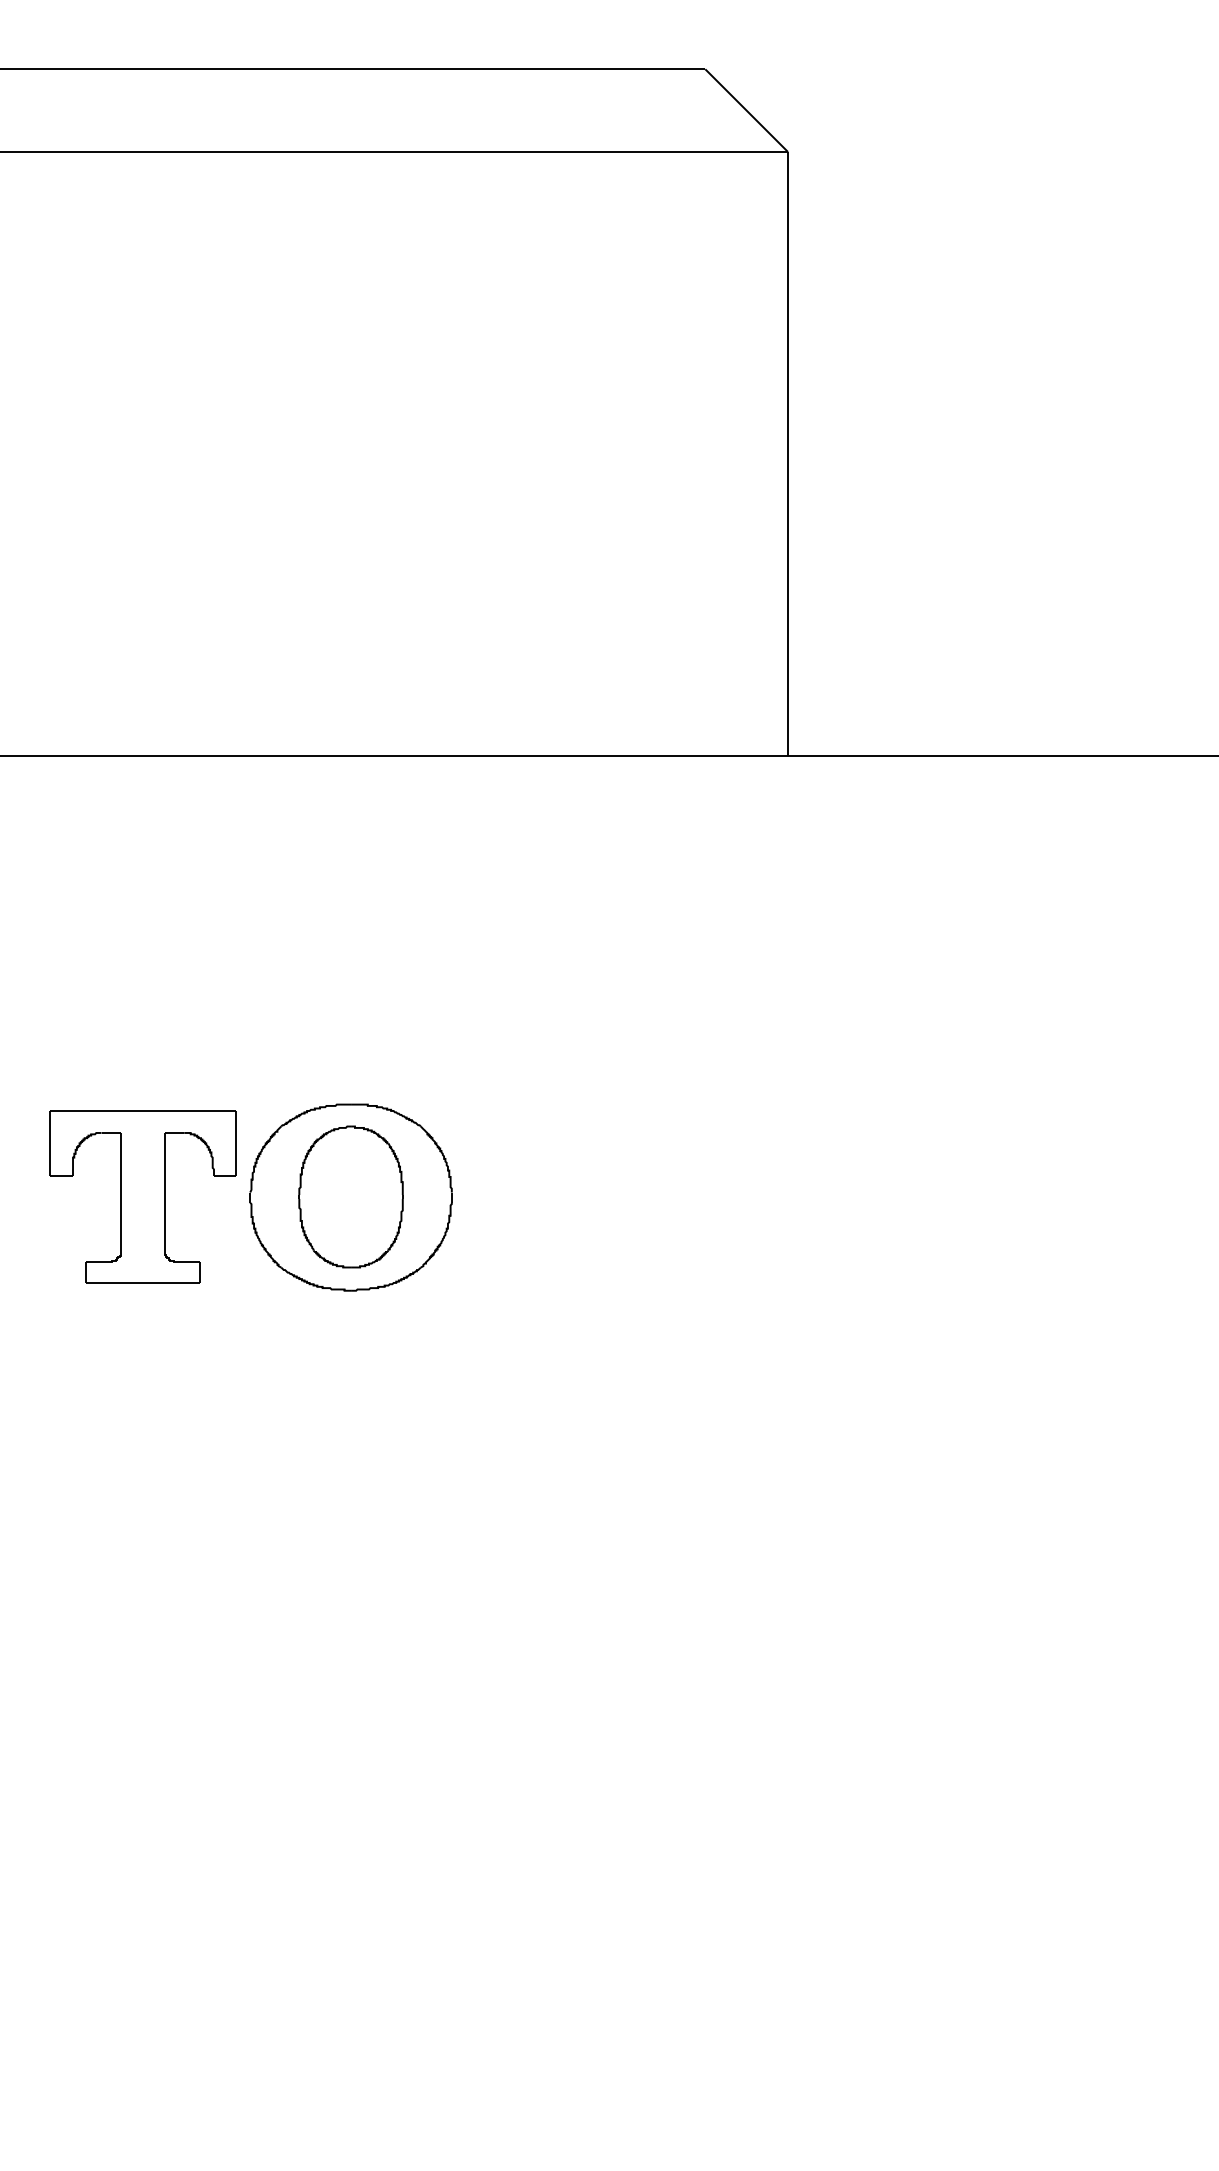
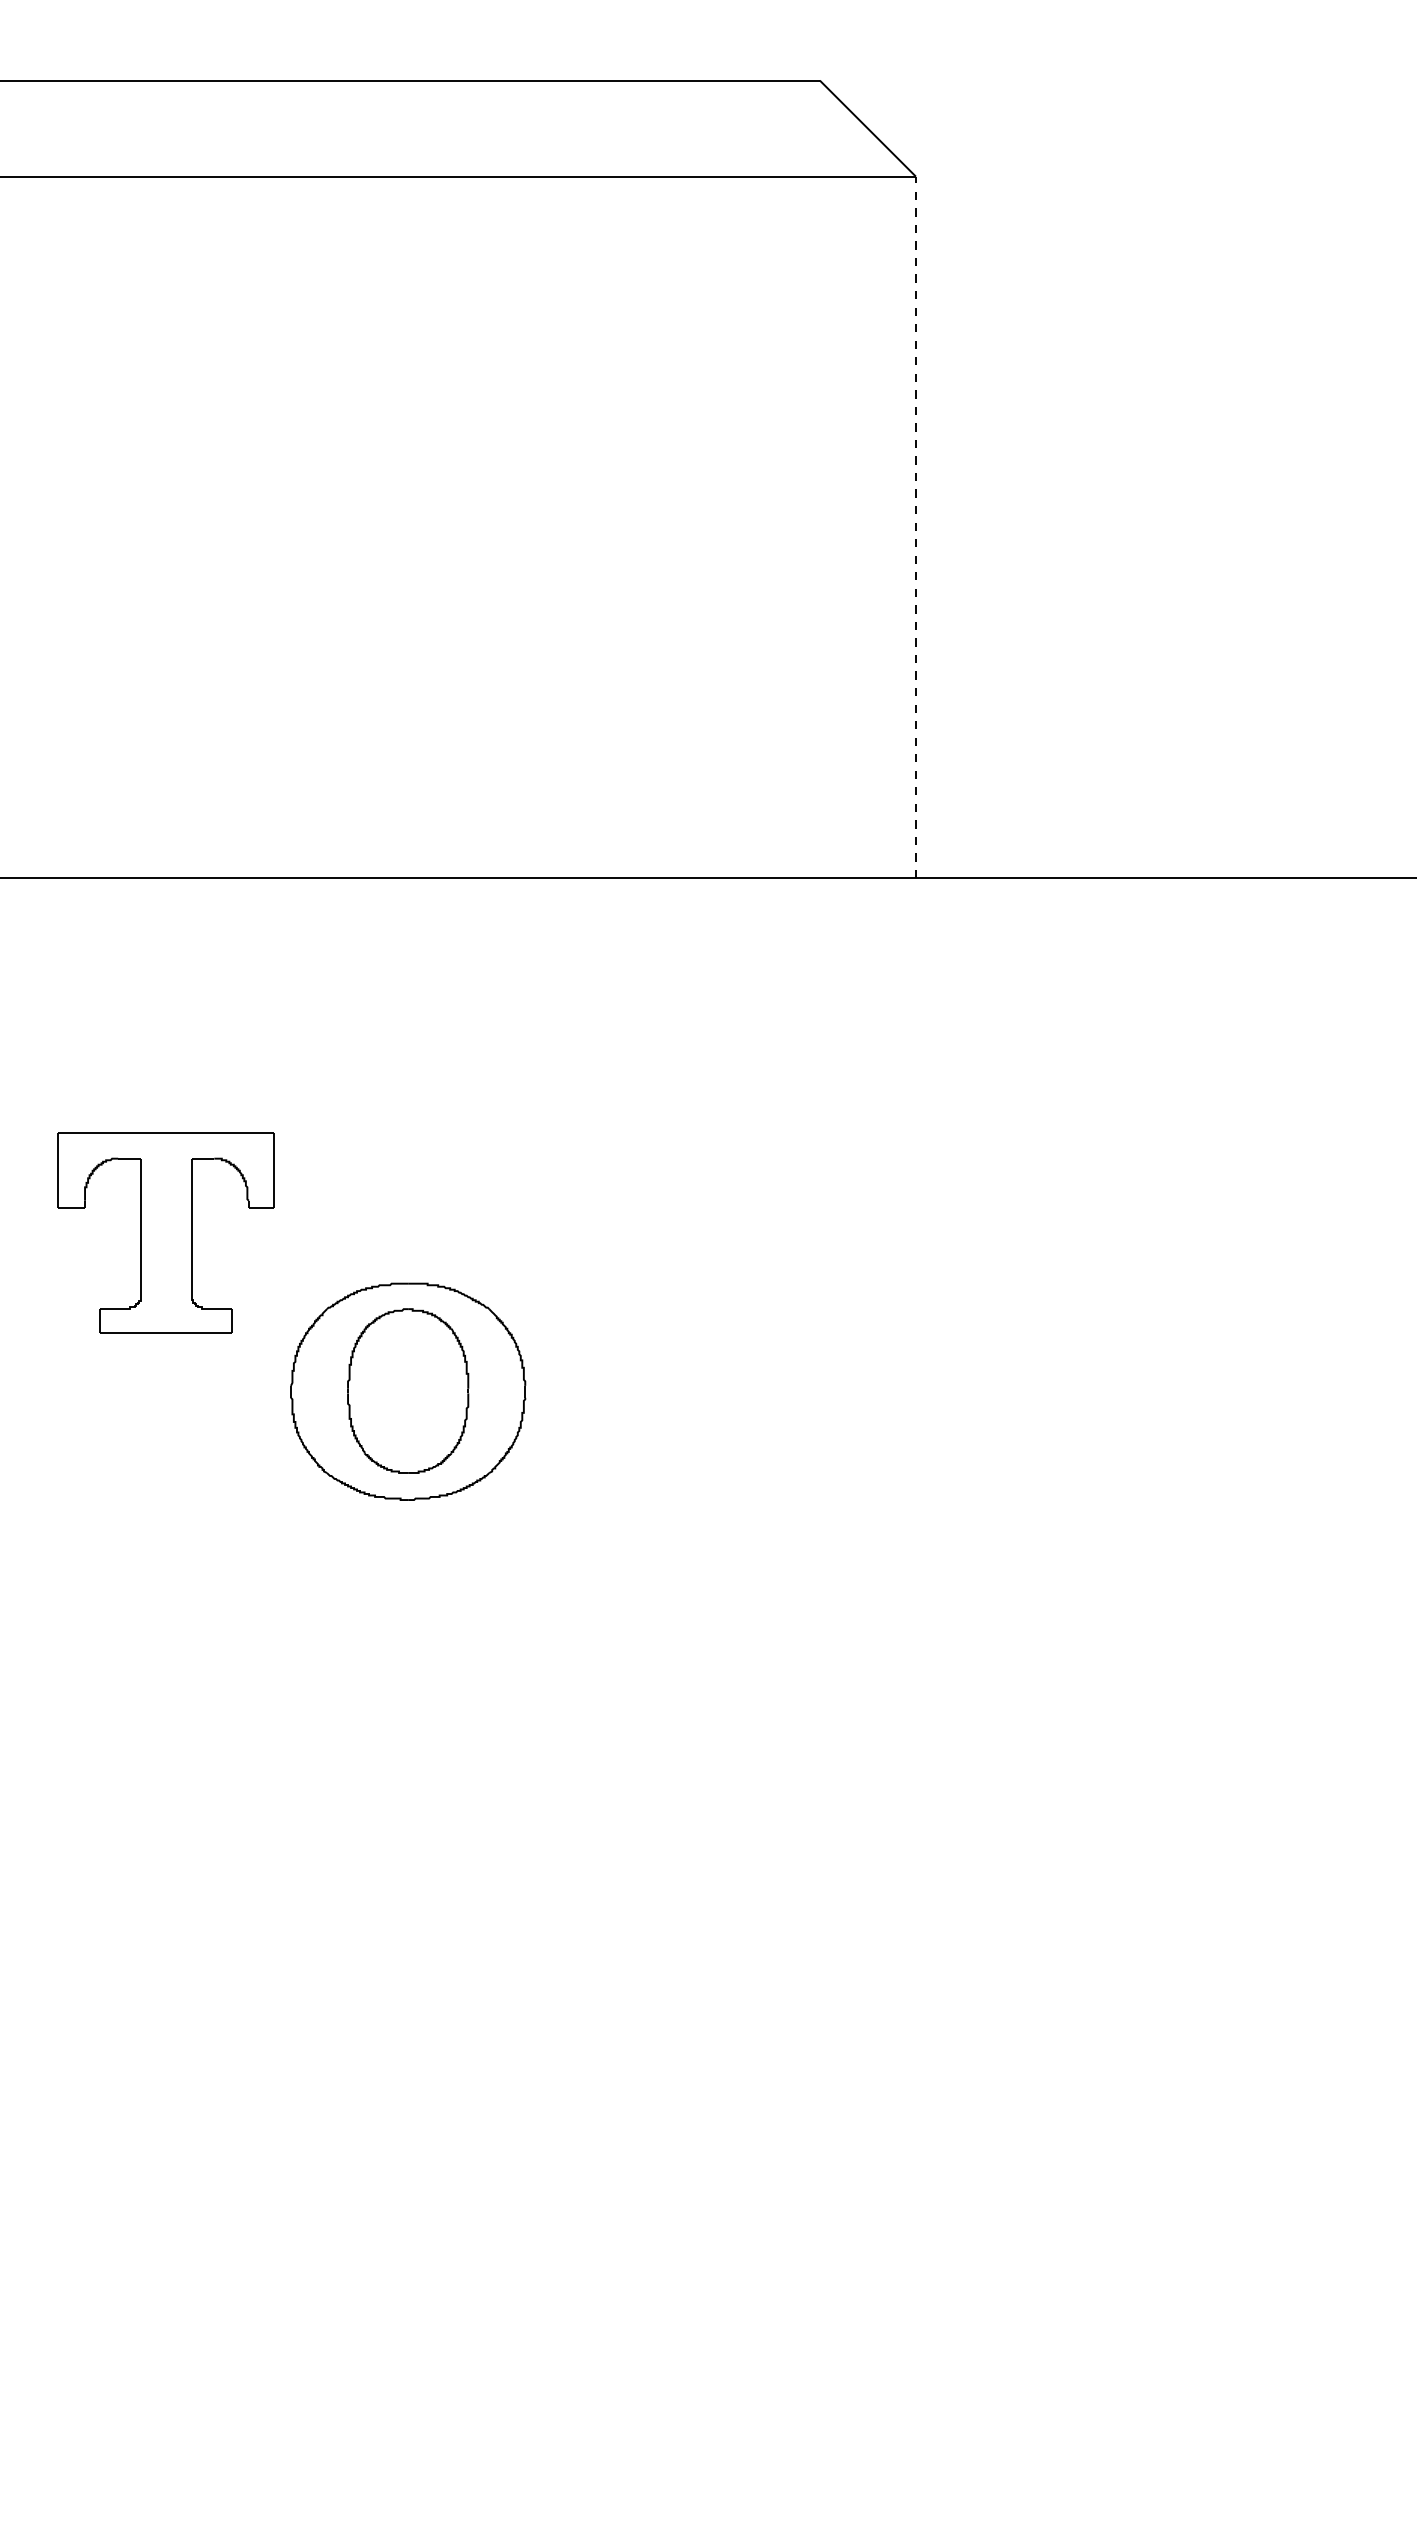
line: (787, 453) -> (915, 527), solid -> dashed
part: (142, 1196) -> (165, 1232), moved

